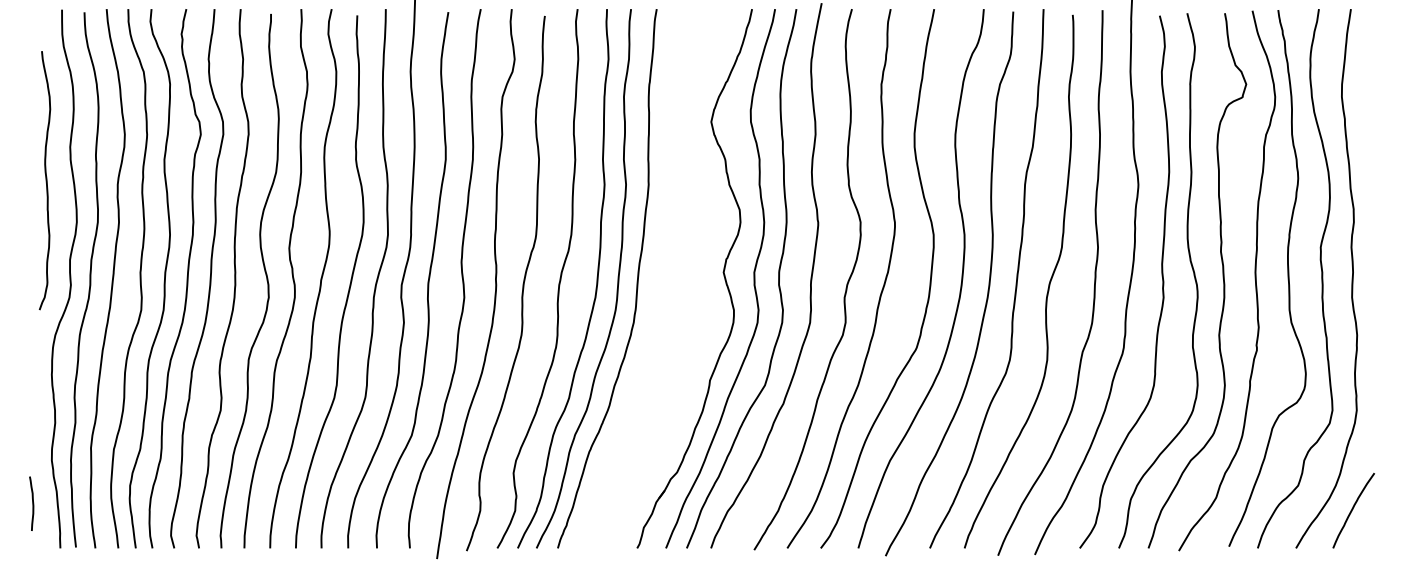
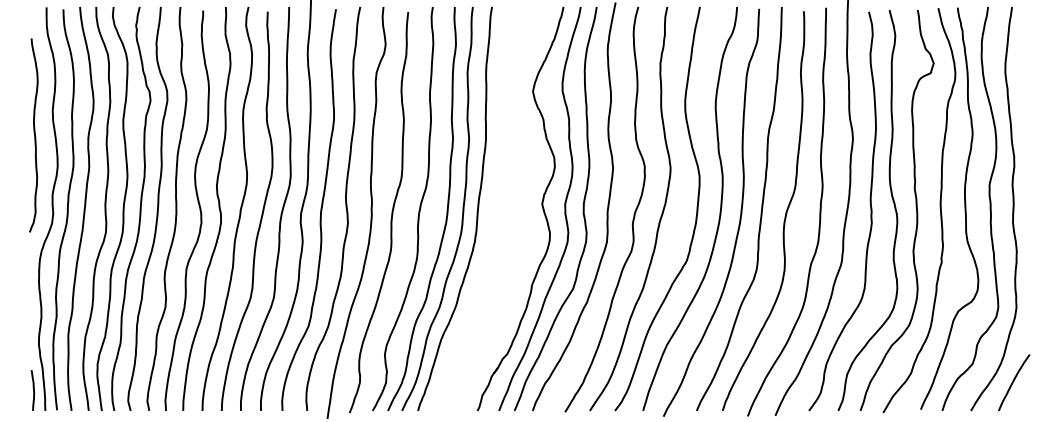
curve: (32, 503) -> (33, 390), moved

